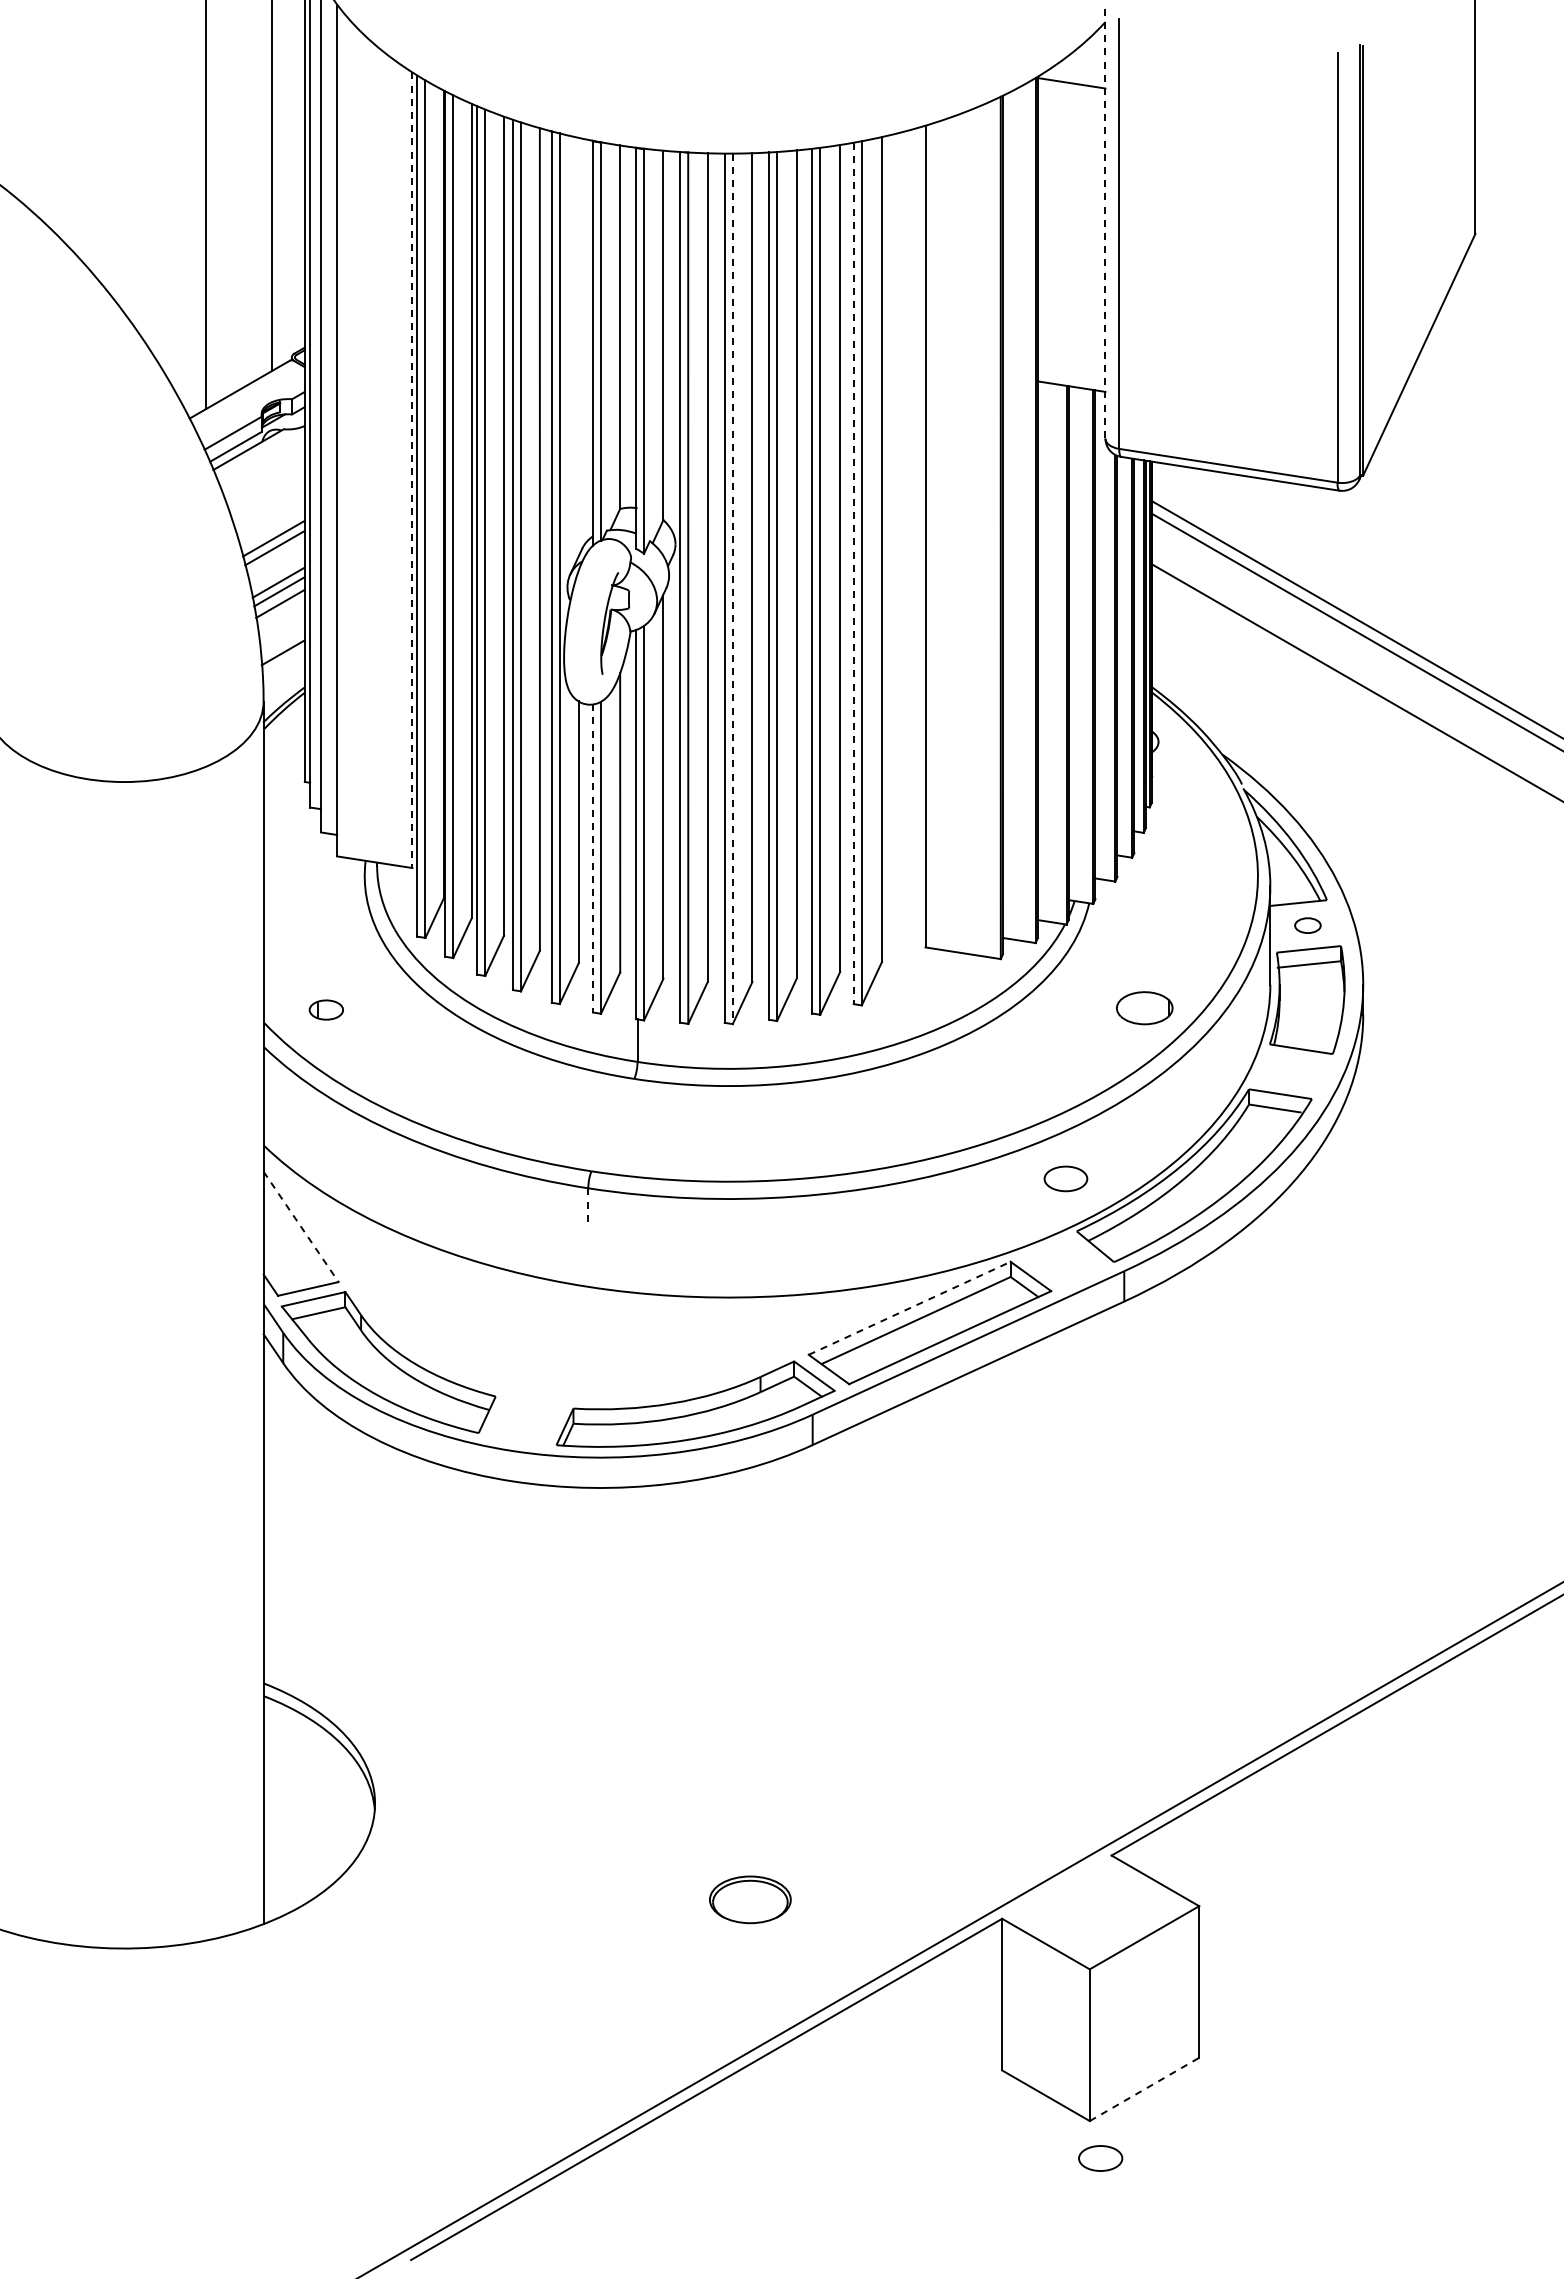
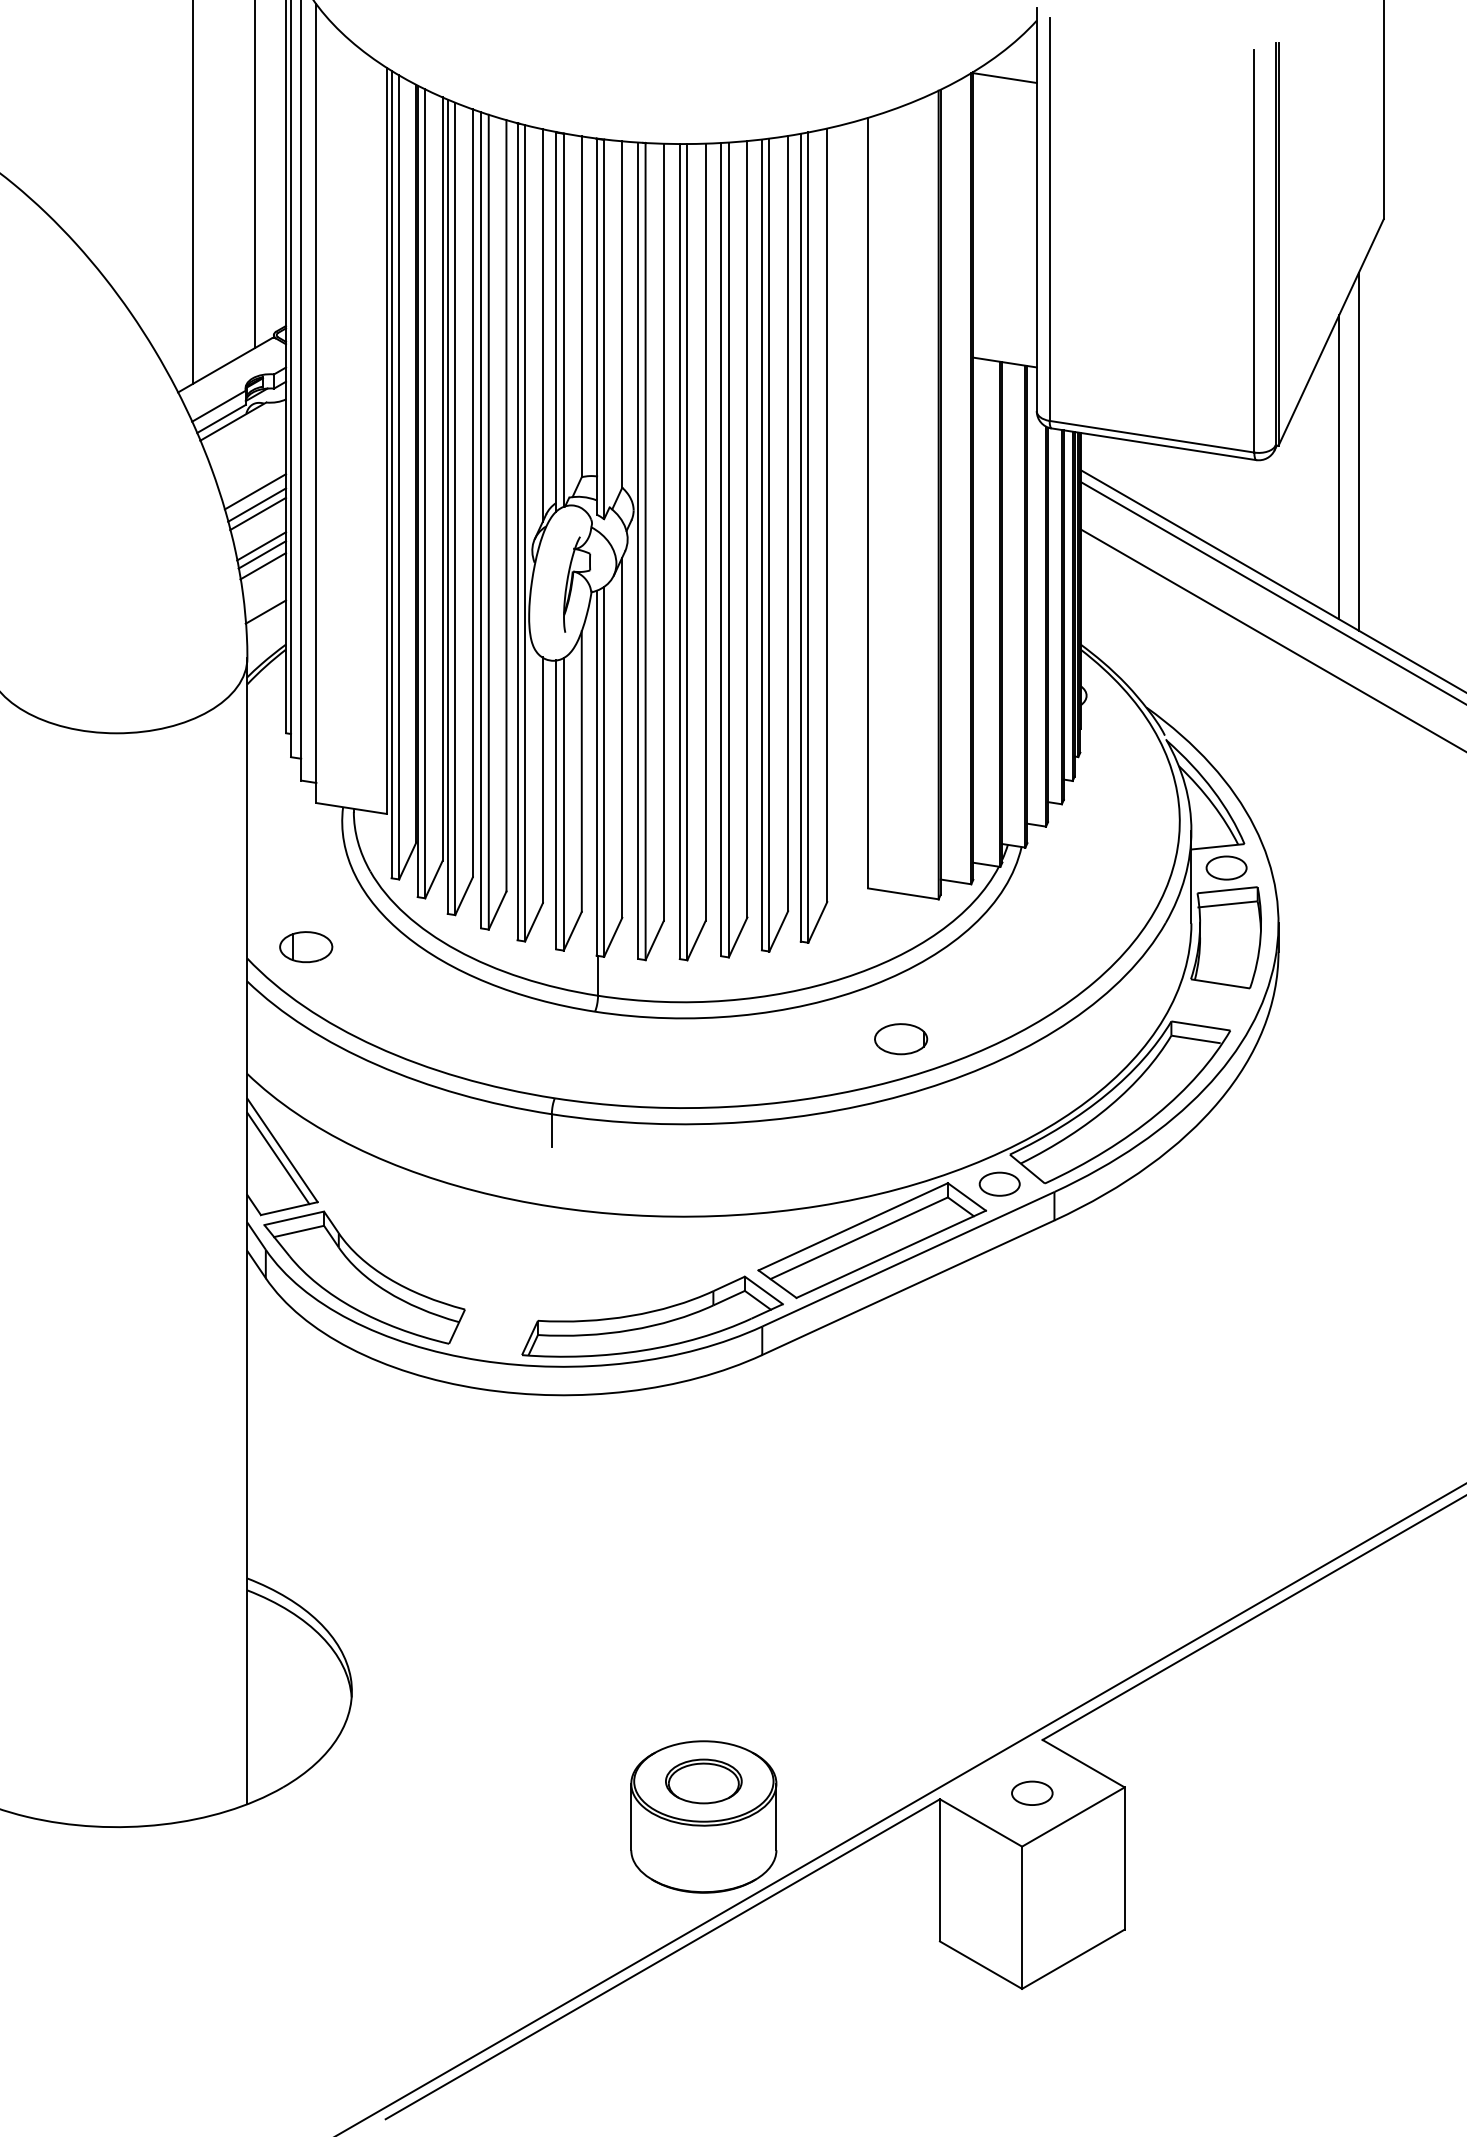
line: (1105, 223) -> (1036, 209), dashed -> solid
line: (578, 346) -> (542, 324), added
line: (412, 470) -> (387, 441), dashed -> solid
line: (1448, 481) -> (1358, 451), added
line: (1427, 498) -> (1338, 467), added
line: (271, 524) -> (254, 491), added
line: (853, 573) -> (800, 537), dashed -> solid
line: (732, 589) -> (687, 552), dashed -> solid
line: (592, 858) -> (555, 805), dashed -> solid
part: (1307, 925) -> (1226, 867), size x1.67
part: (1144, 1008) -> (900, 1039), moved
part: (326, 1009) -> (306, 946), size x1.67
part: (1065, 1178) -> (999, 1183), moved
line: (588, 1206) -> (552, 1131), dashed -> solid
line: (301, 1226) -> (282, 1150), dashed -> solid
line: (296, 1235) -> (278, 1158), added
line: (910, 1308) -> (853, 1226), dashed -> solid
part: (750, 1937) -> (703, 1816), added
line: (1144, 2089) -> (1073, 1959), dashed -> solid
part: (1100, 2158) -> (1032, 1793), moved

